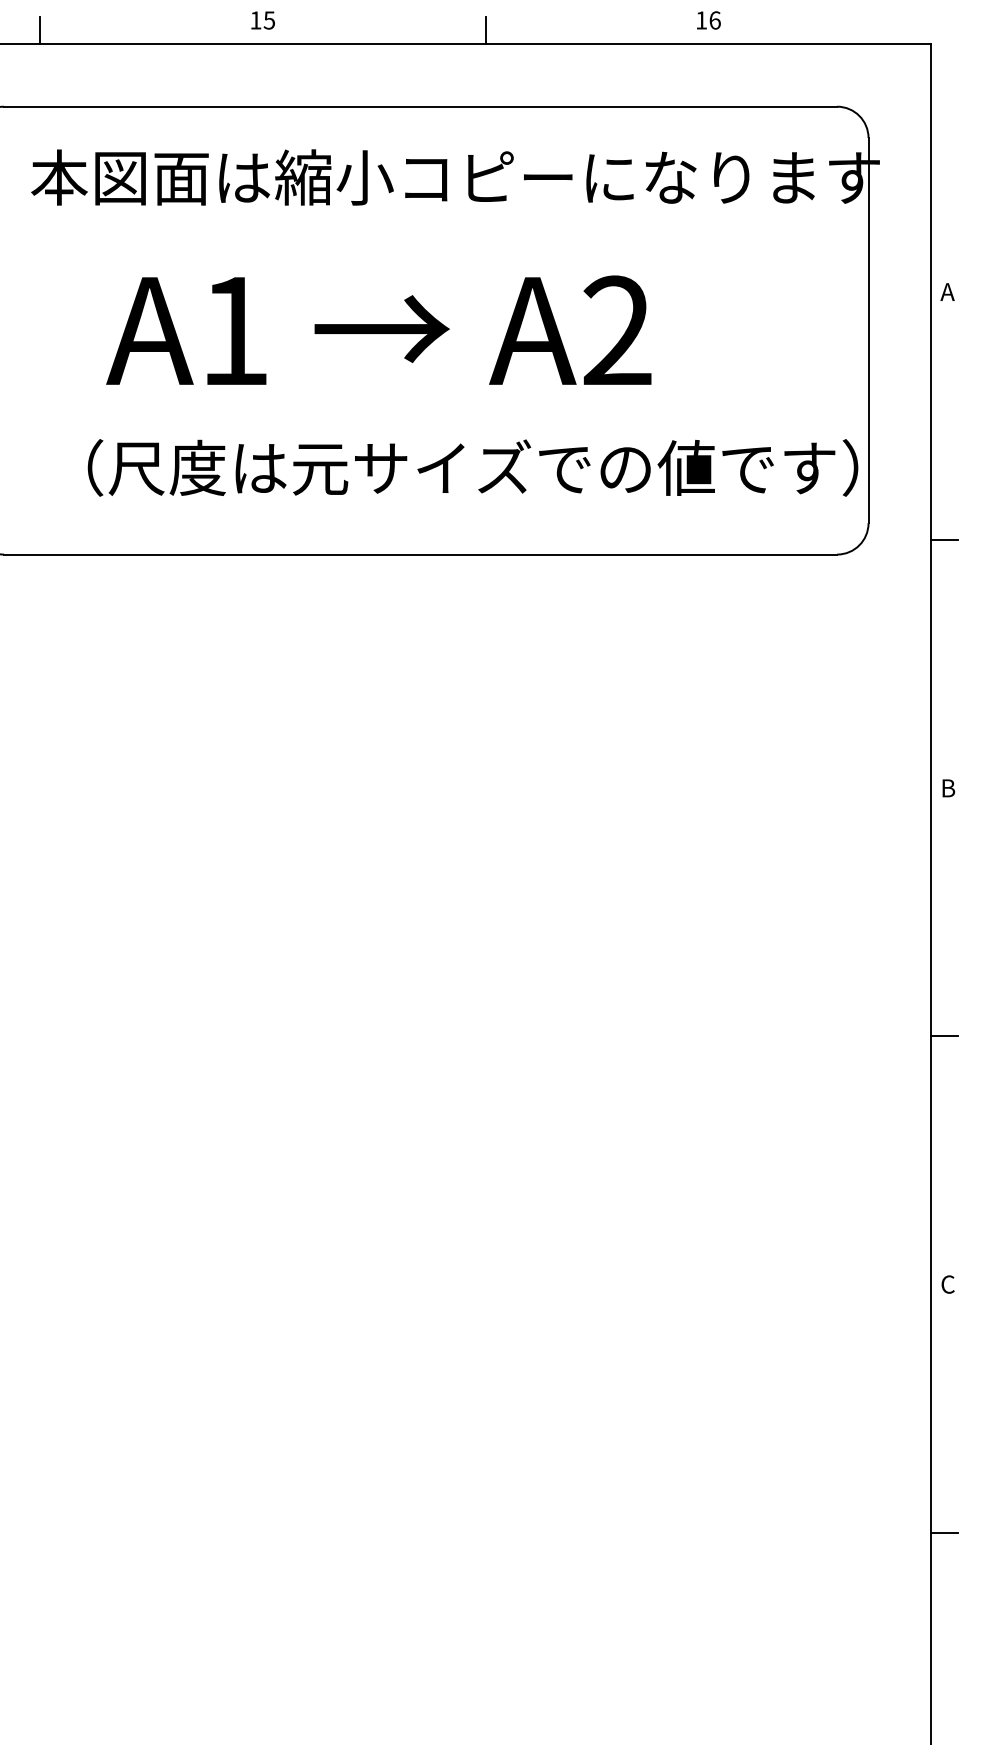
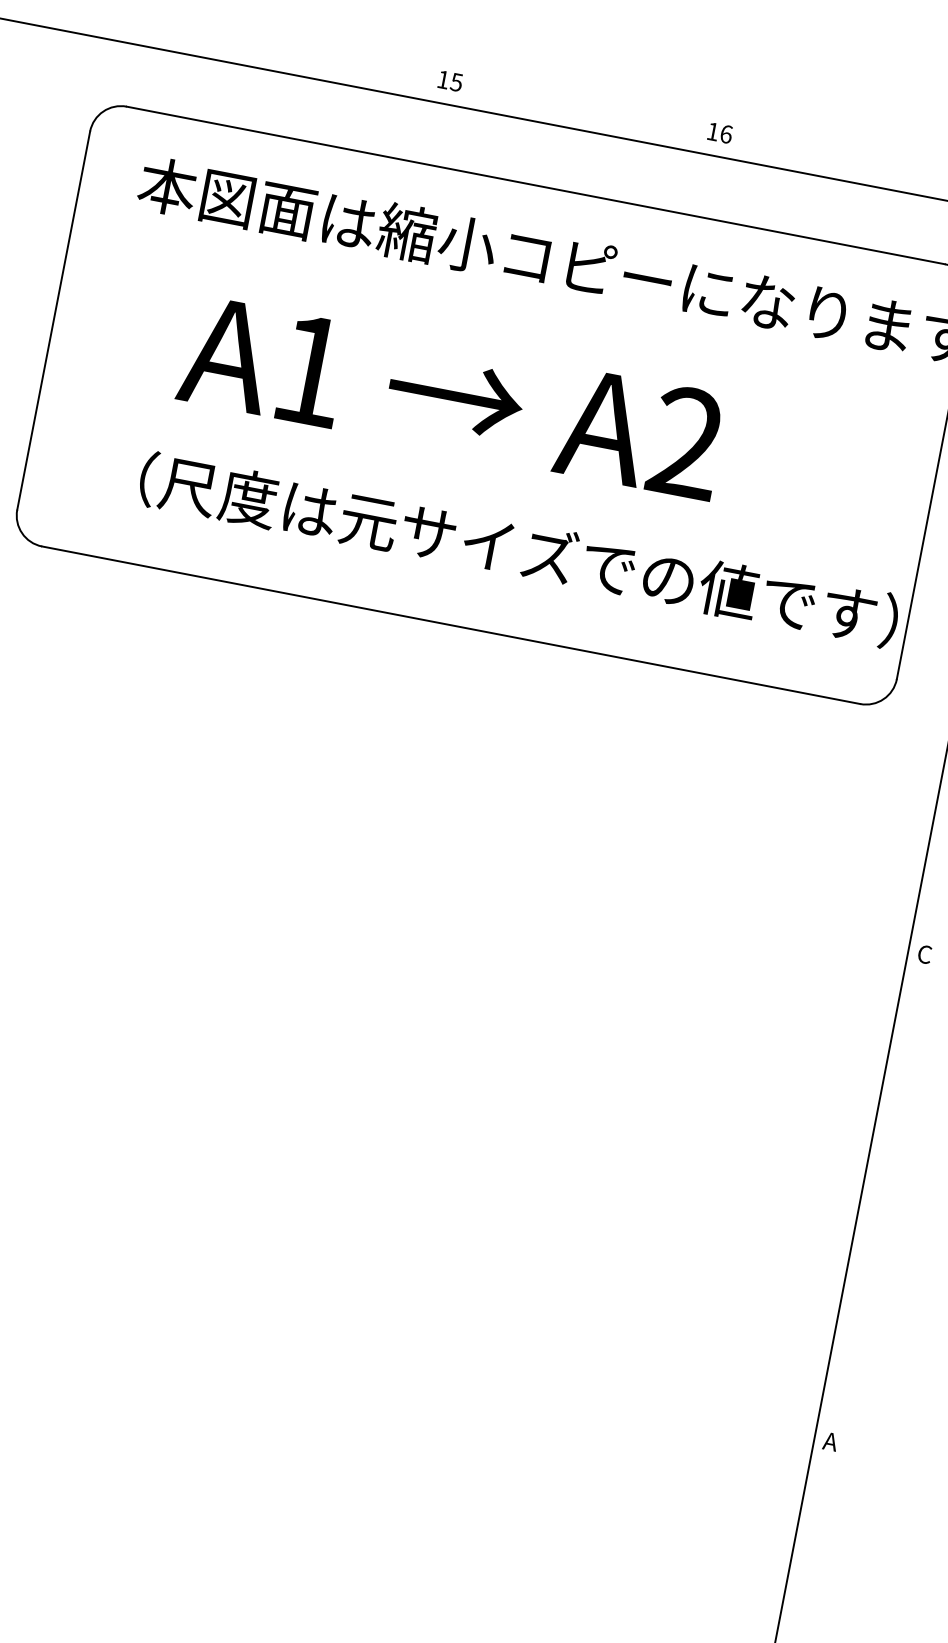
text: (262, 20) -> (449, 81), moved
text: (708, 20) -> (719, 133), moved
line: (39, 30) -> (175, 38), removed
line: (485, 30) -> (613, 122), removed
text: (948, 788) -> (925, 954), B -> C
line: (944, 1036) -> (874, 1197), removed
text: (947, 1284) -> (830, 1441), C -> A

